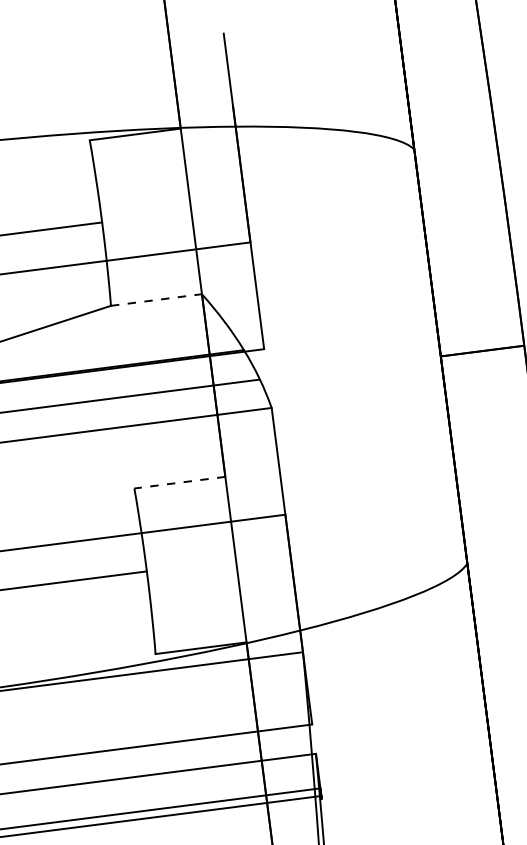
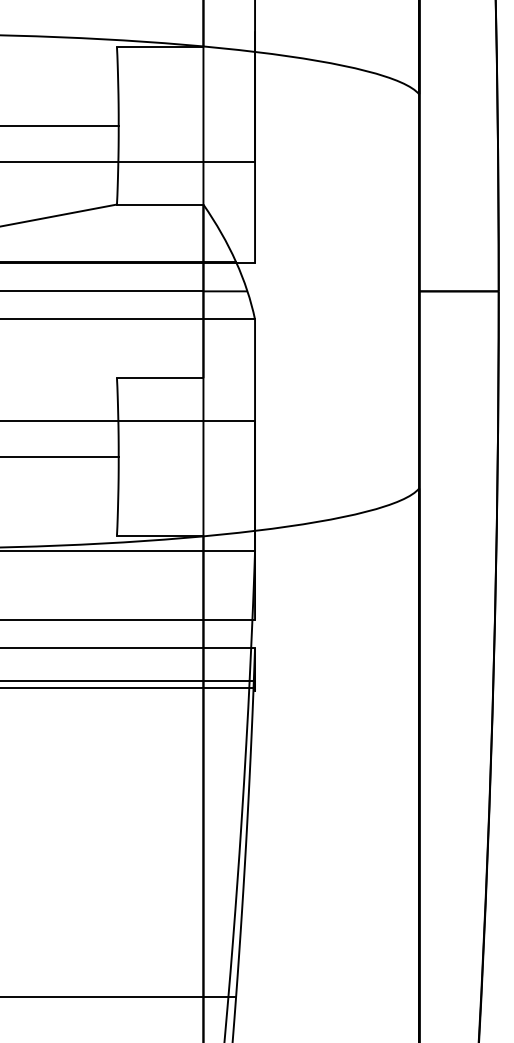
line: (156, 299) -> (160, 204), dashed -> solid
line: (179, 483) -> (159, 378), dashed -> solid

